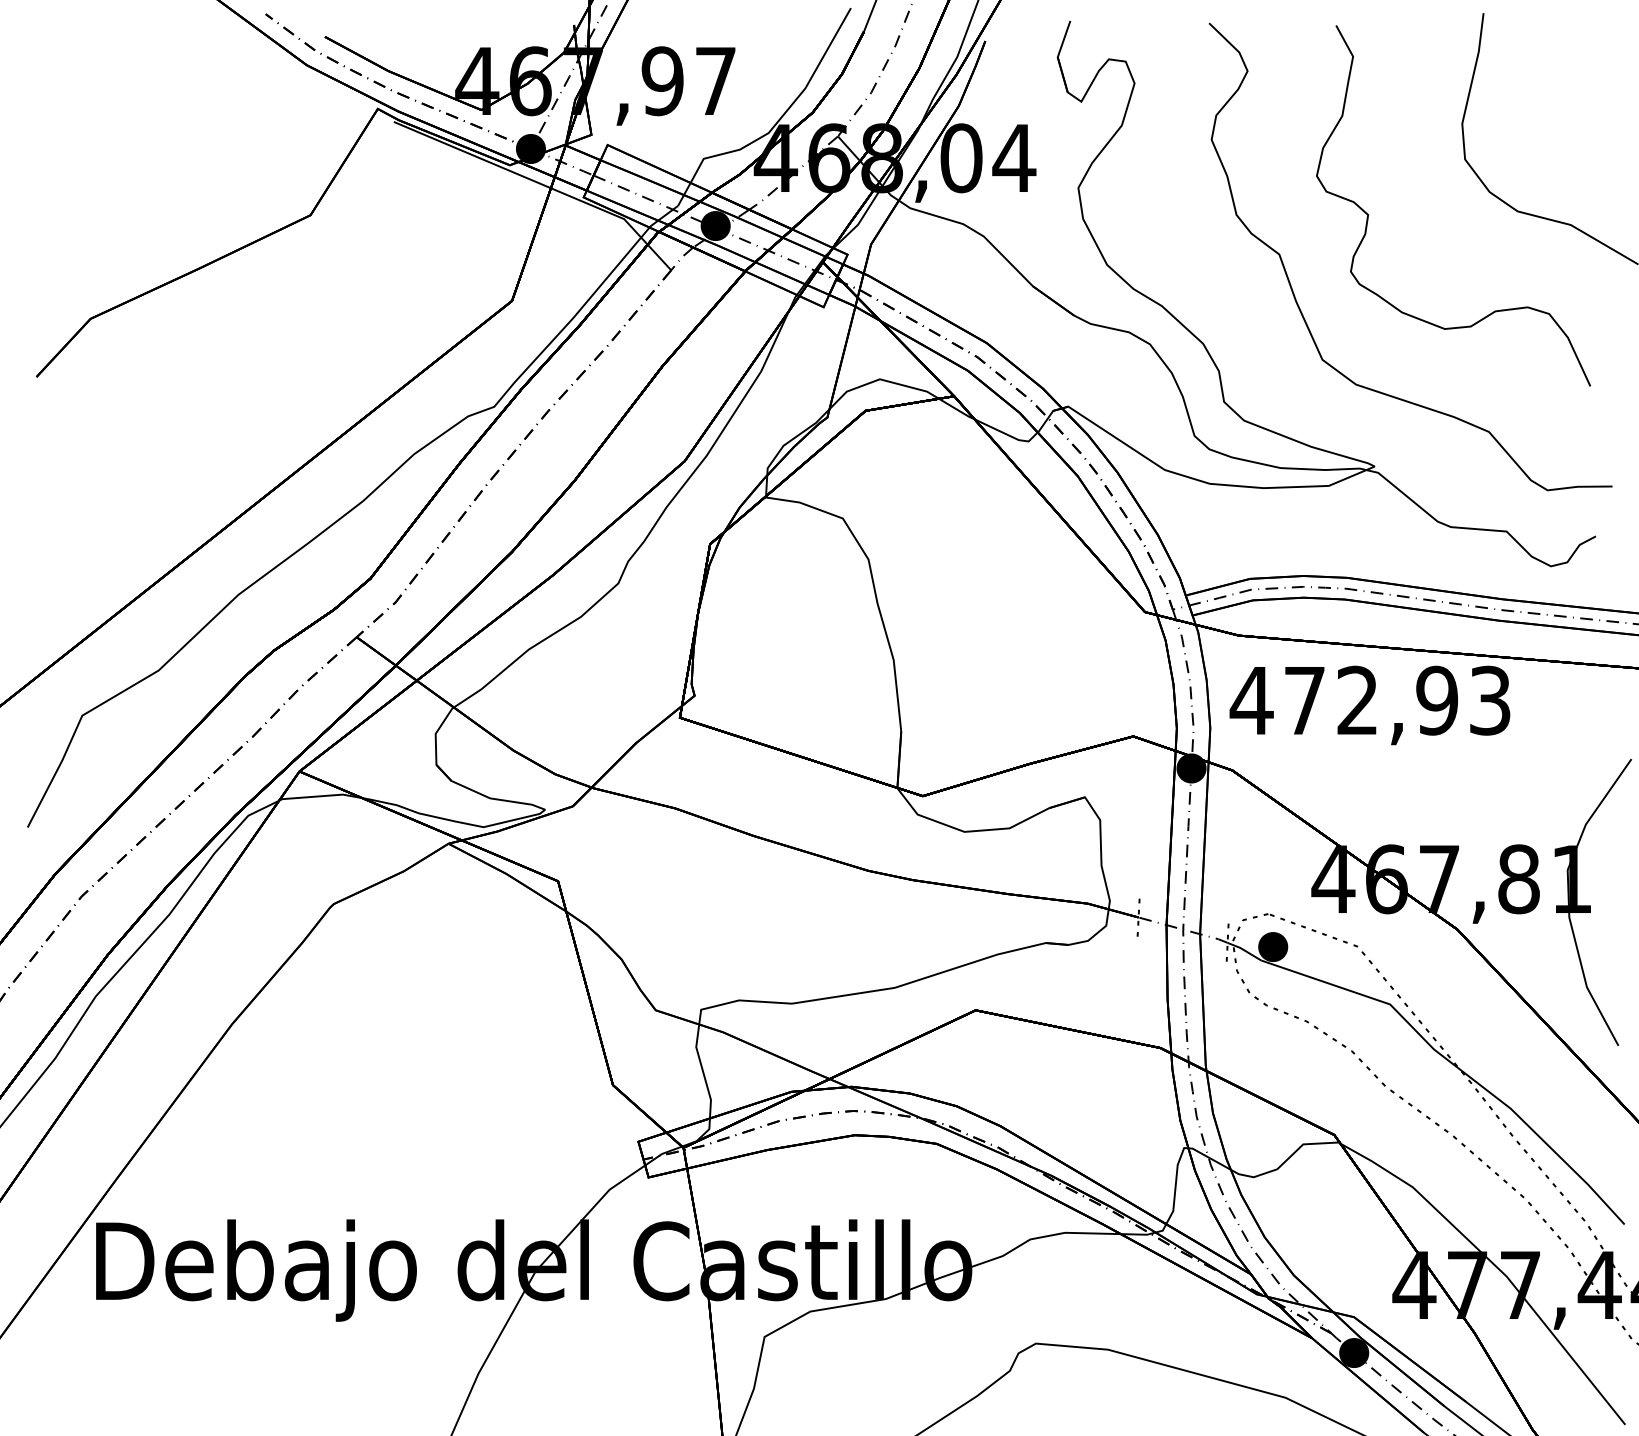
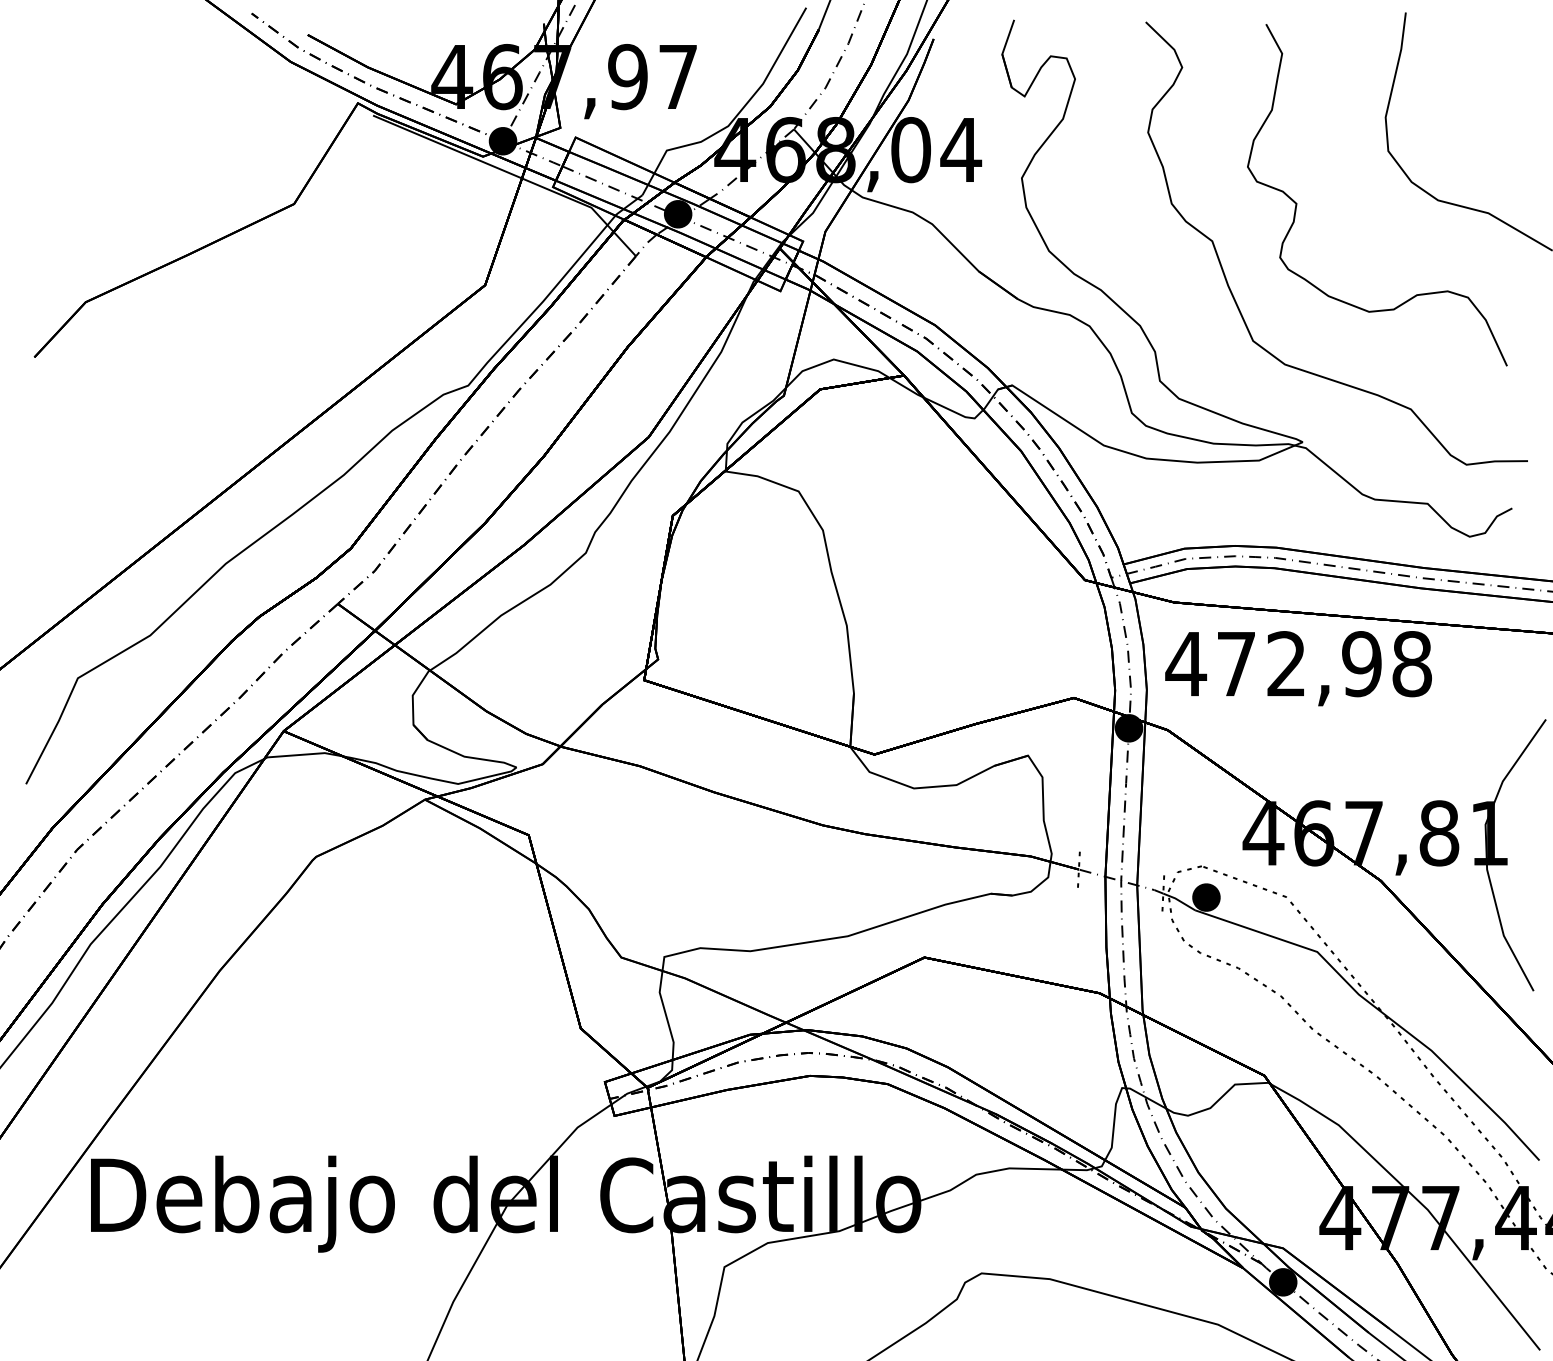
text: (1490, 700) -> (1412, 663), 472,93 -> 472,98

